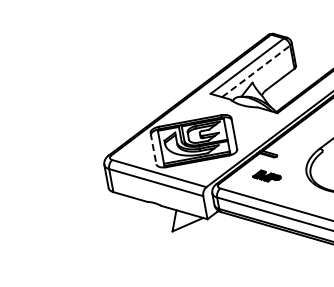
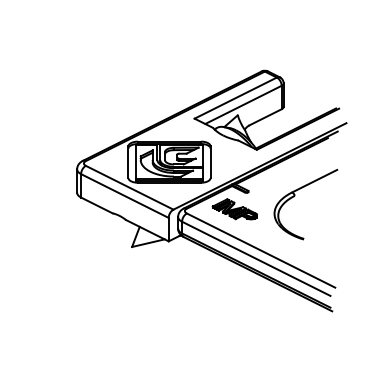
line: (256, 71) -> (243, 104), dashed -> solid
line: (153, 148) -> (128, 162), dashed -> solid
part: (266, 175) -> (234, 209), size x1.67

